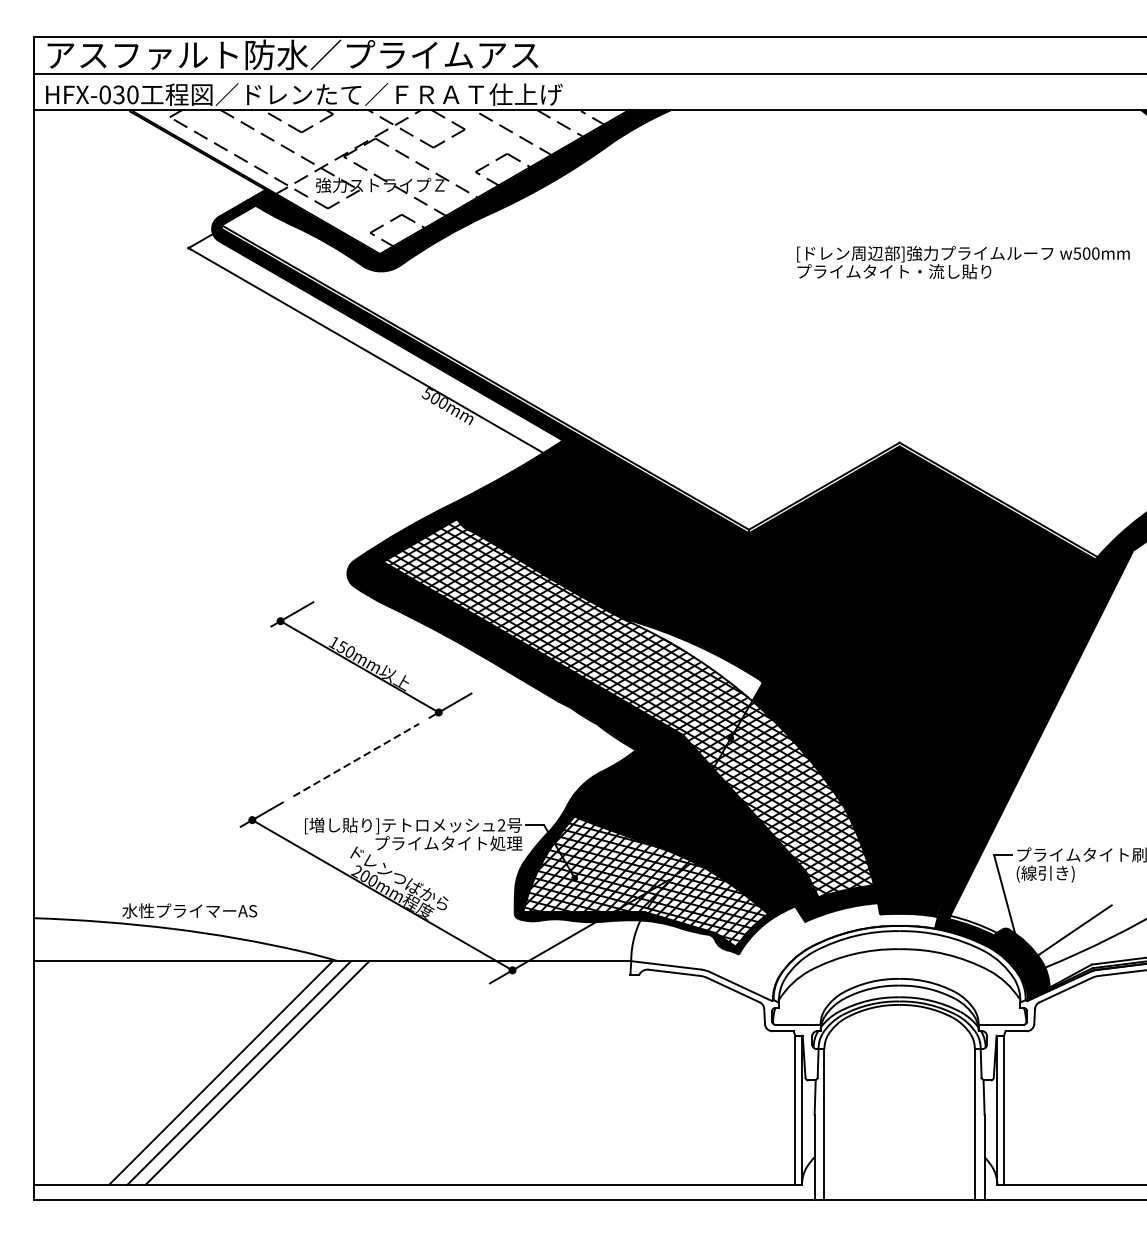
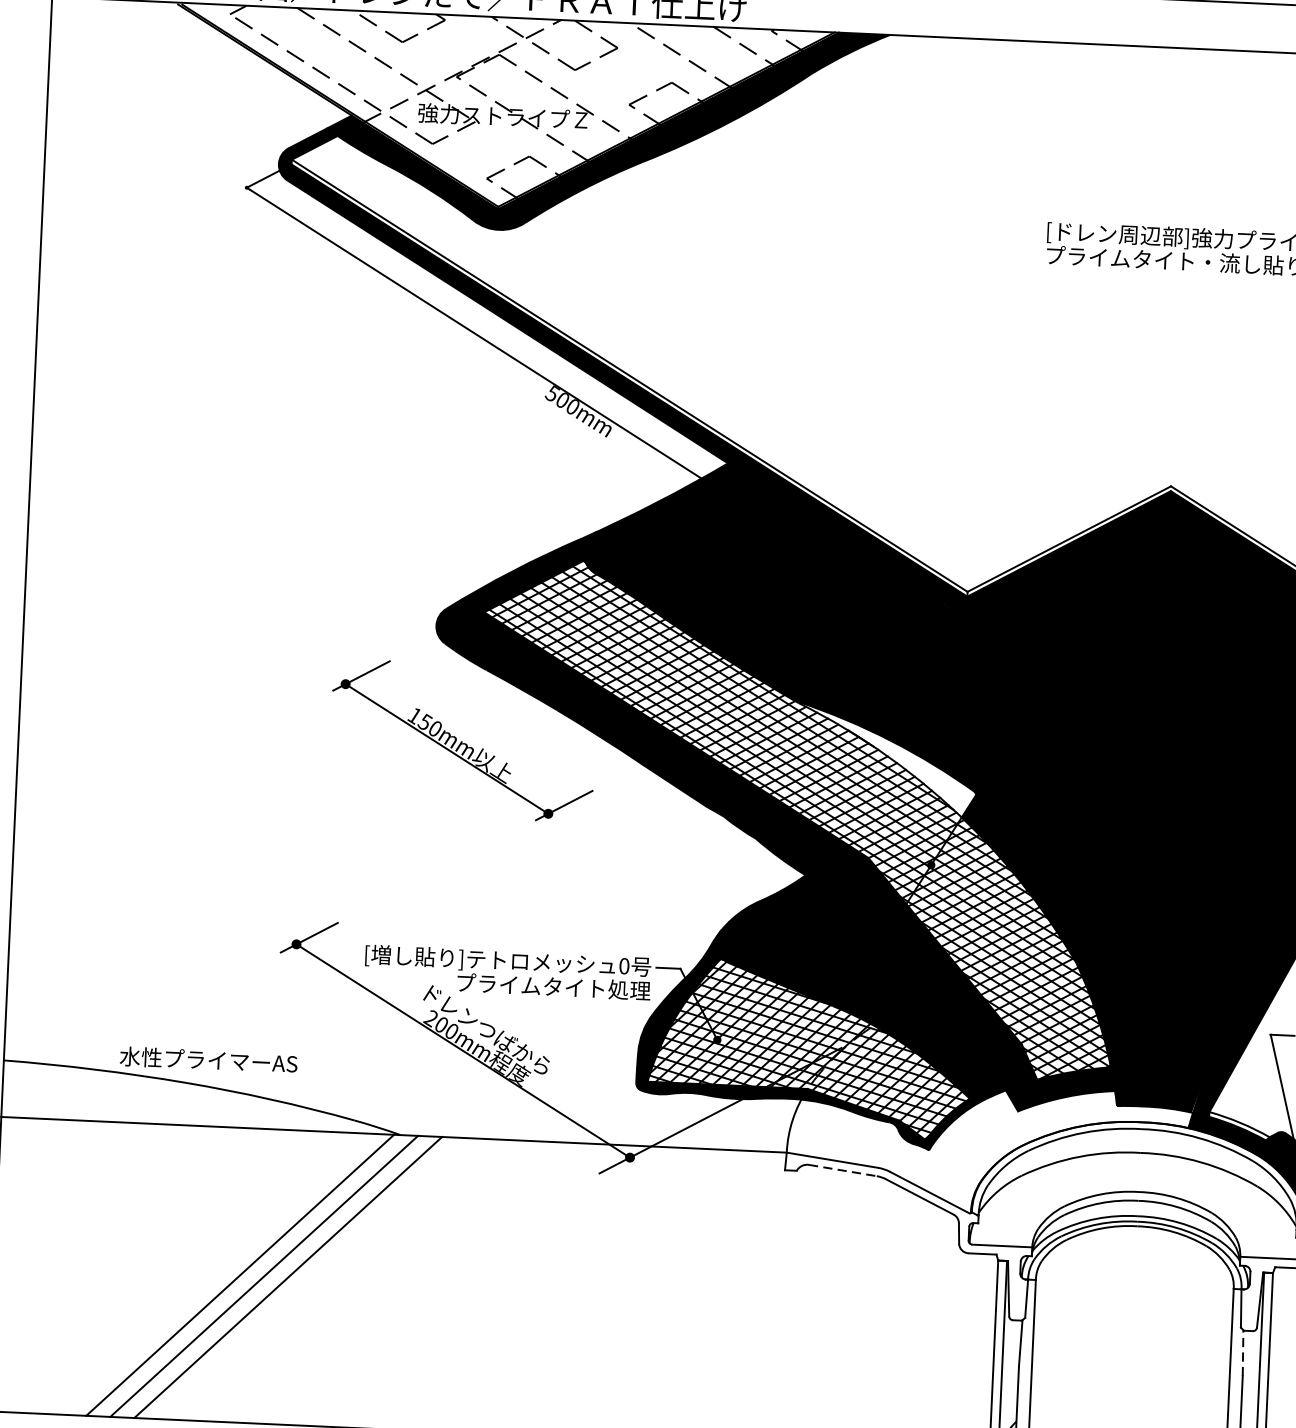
line: (356, 759) -> (437, 870), removed
text: (501, 825) -> (624, 966), 2 -> 0
line: (674, 972) -> (843, 1170), solid -> dashed
line: (984, 1097) -> (1243, 1353), solid -> dashed

